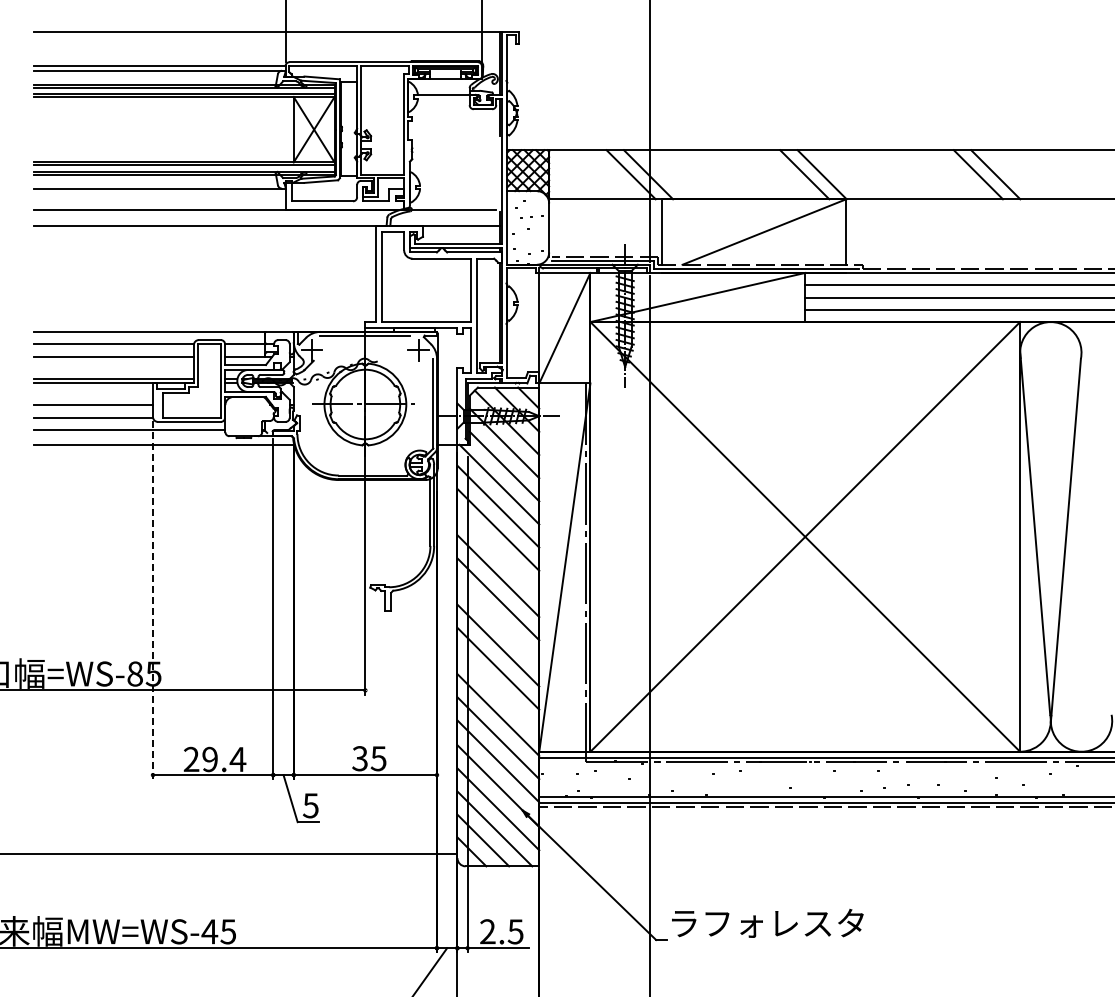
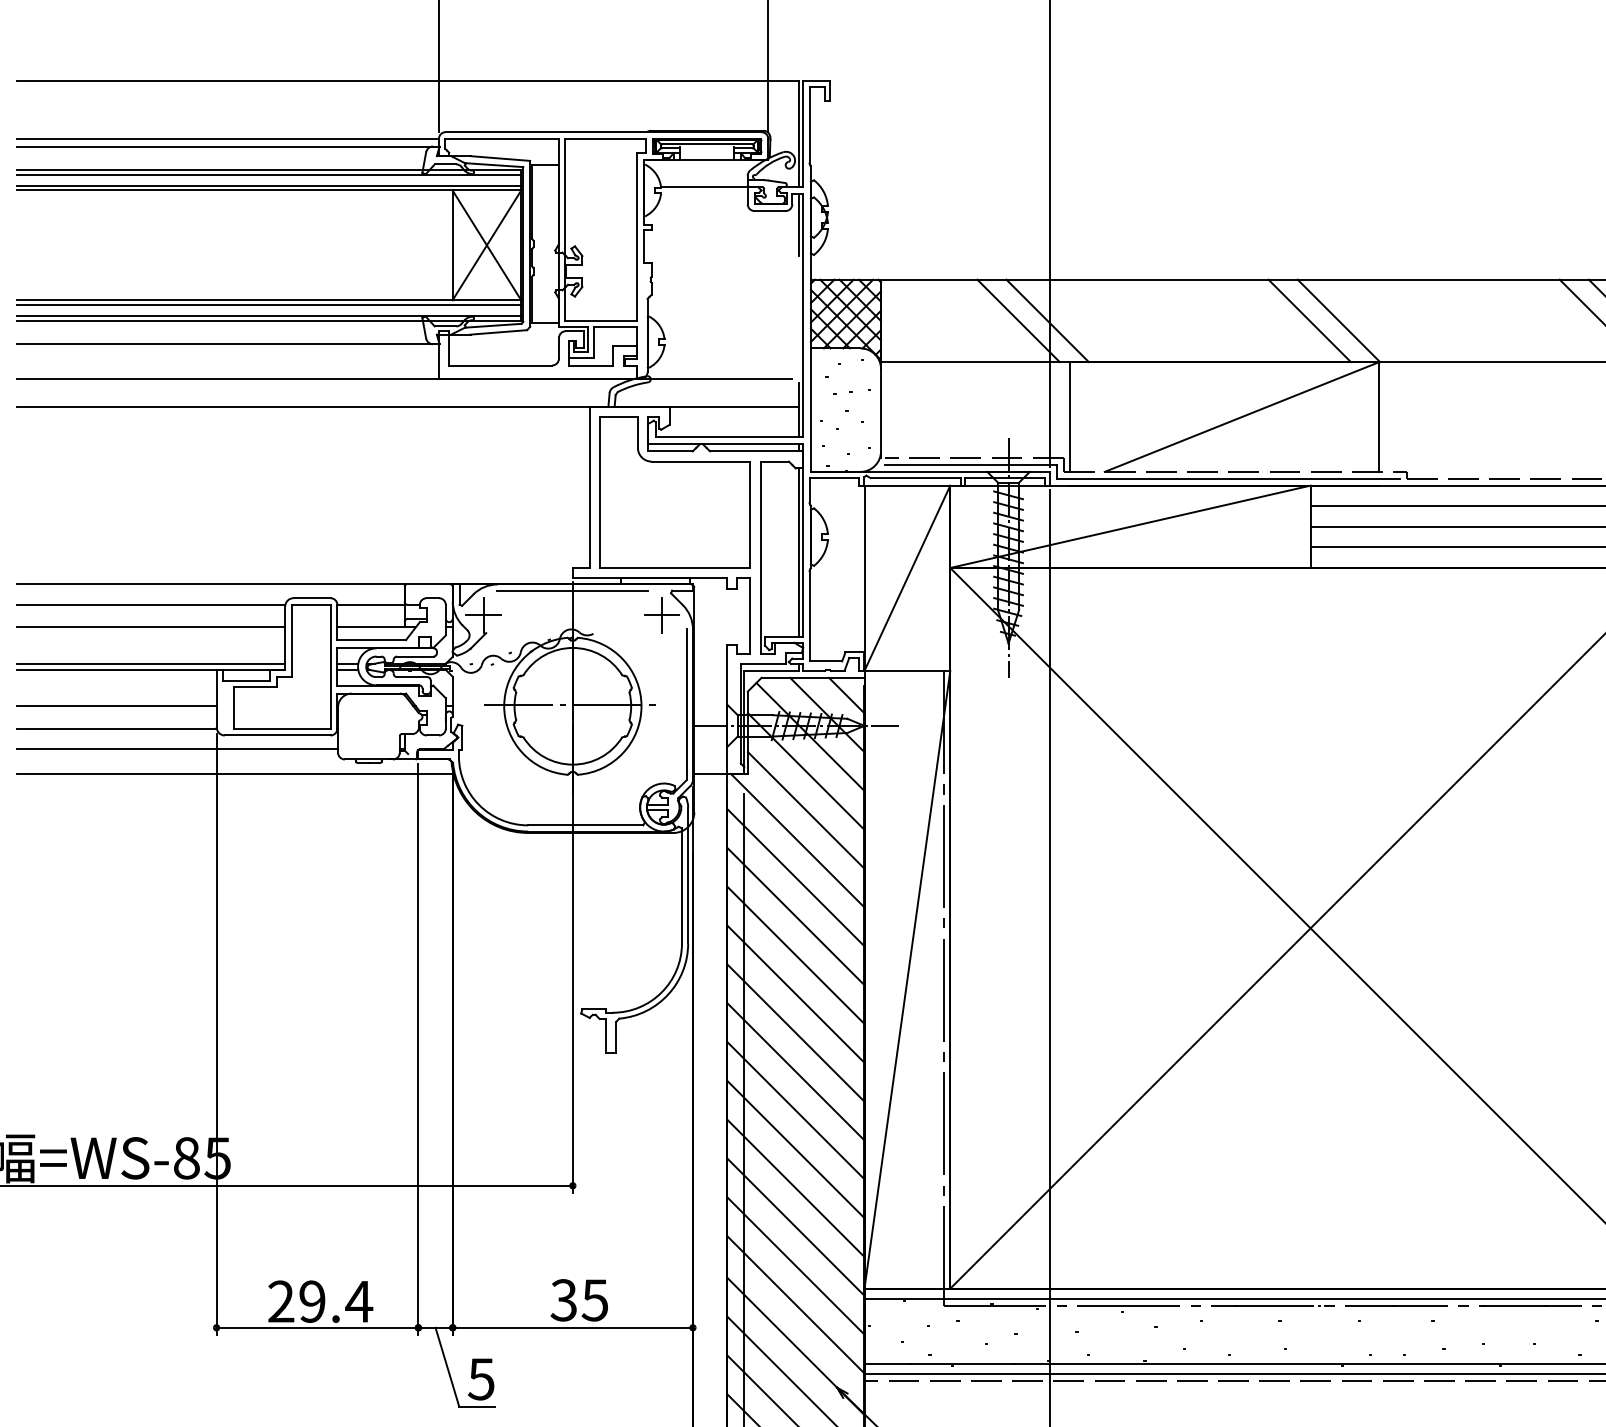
line: (498, 552) -> (796, 954), added
line: (153, 600) -> (217, 1034), dashed -> solid
line: (498, 622) -> (796, 1071), added
line: (498, 691) -> (796, 1187), added

